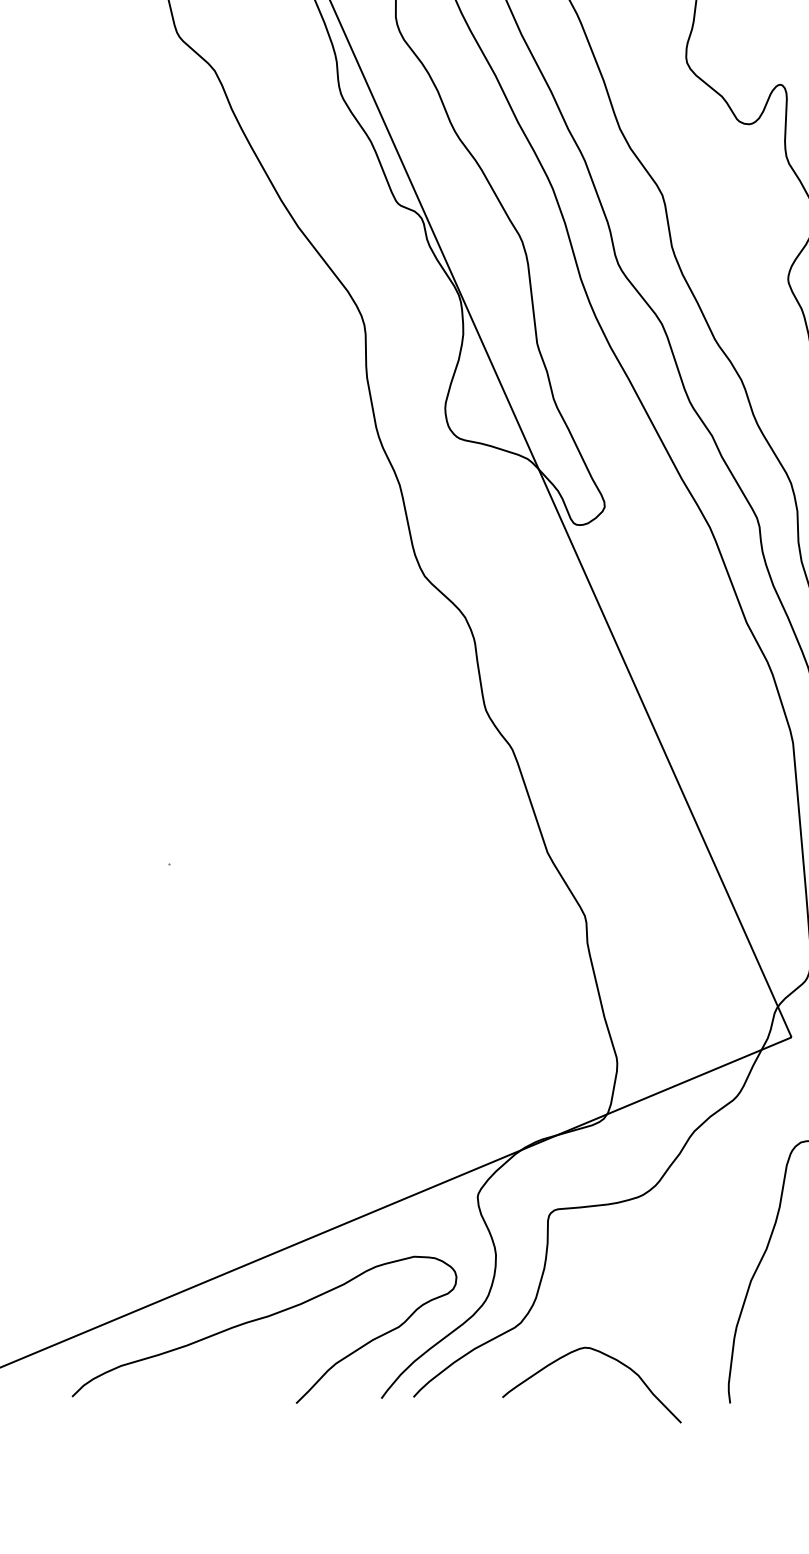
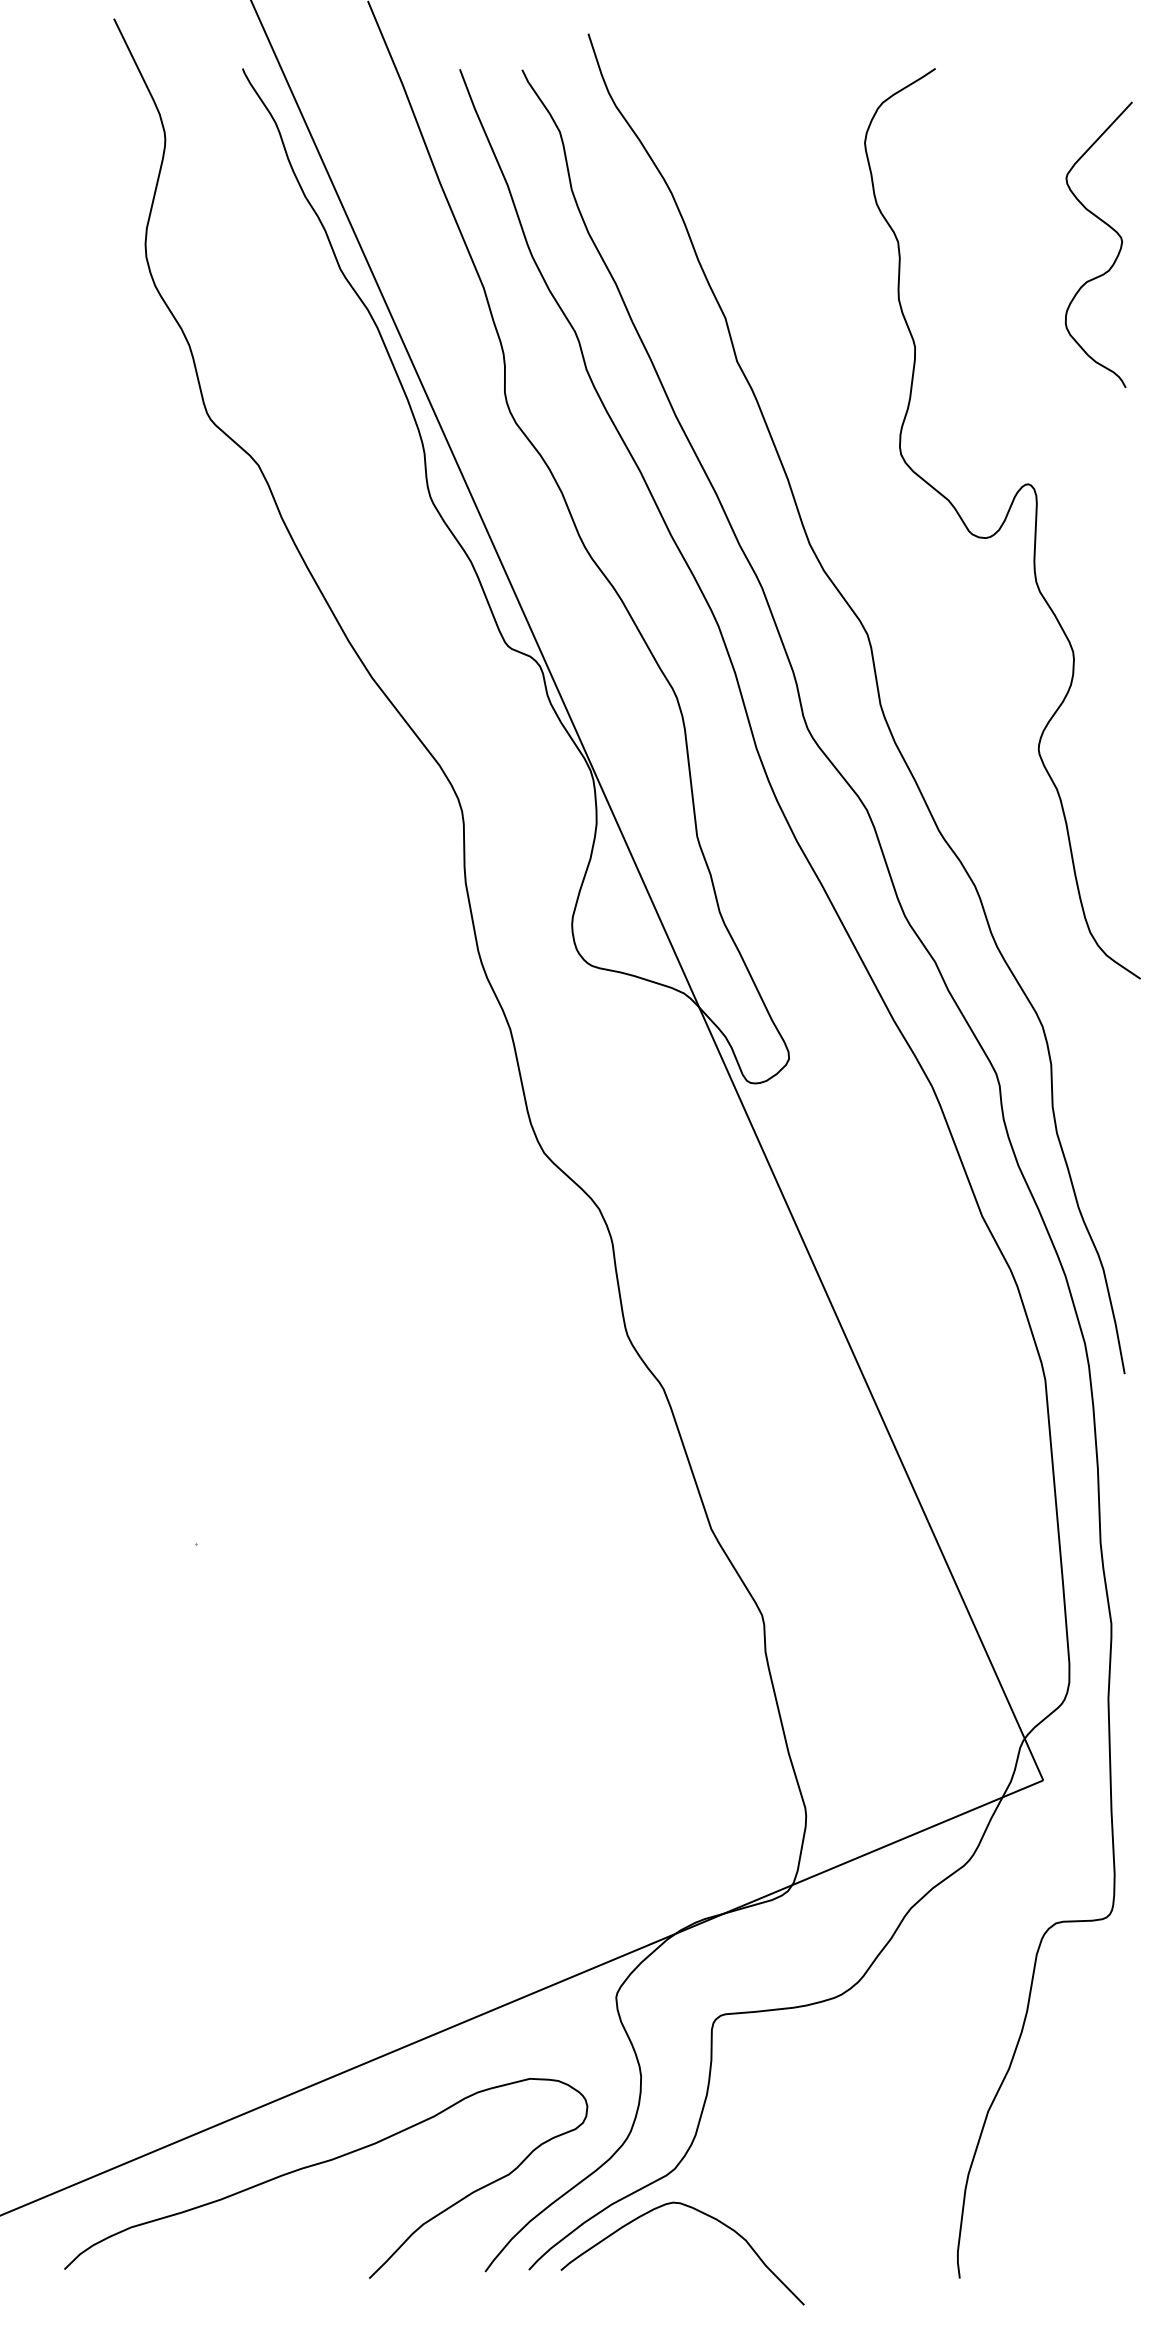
curve: (605, 1355) -> (701, 2213), moved

